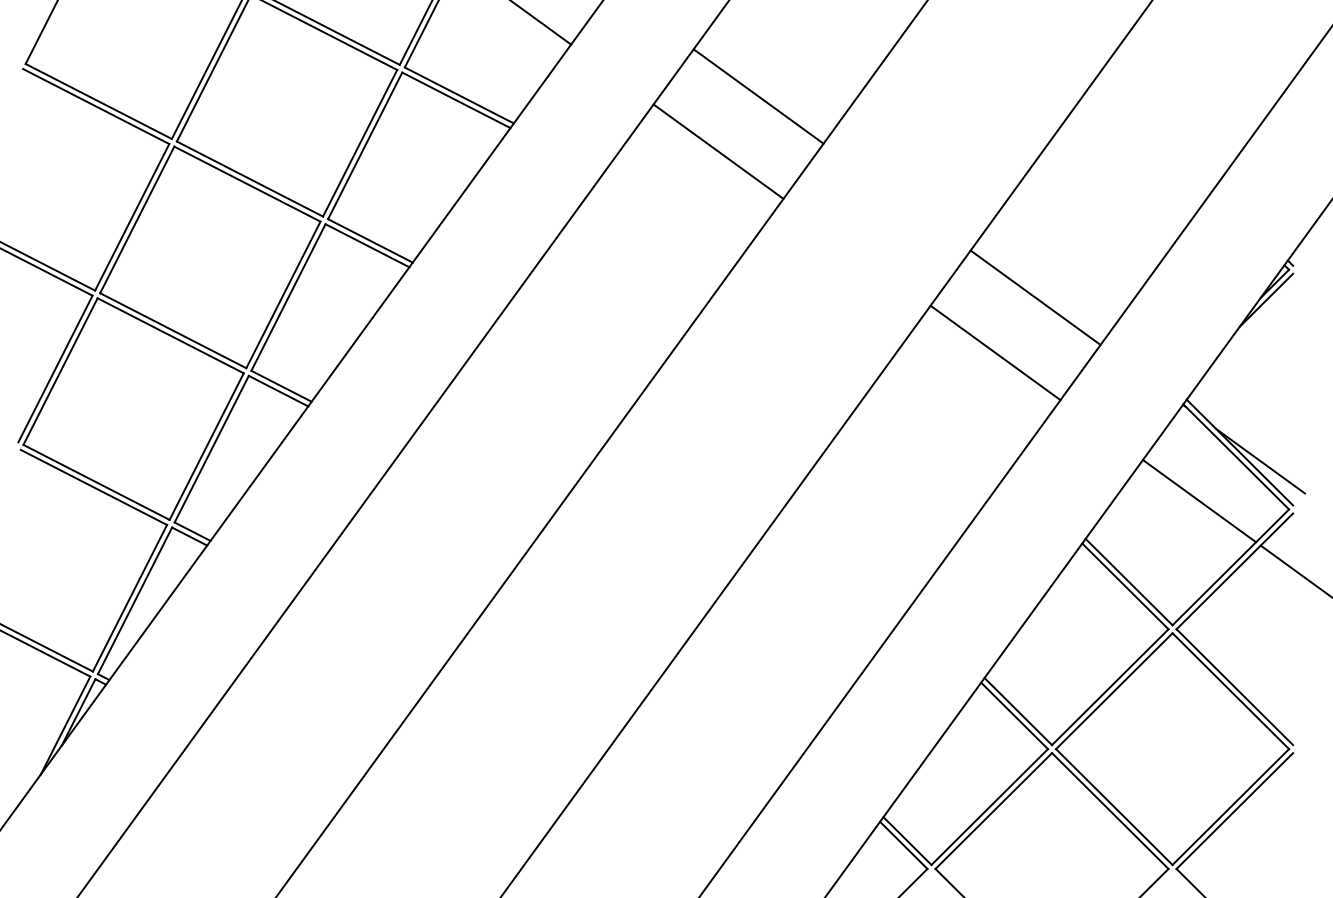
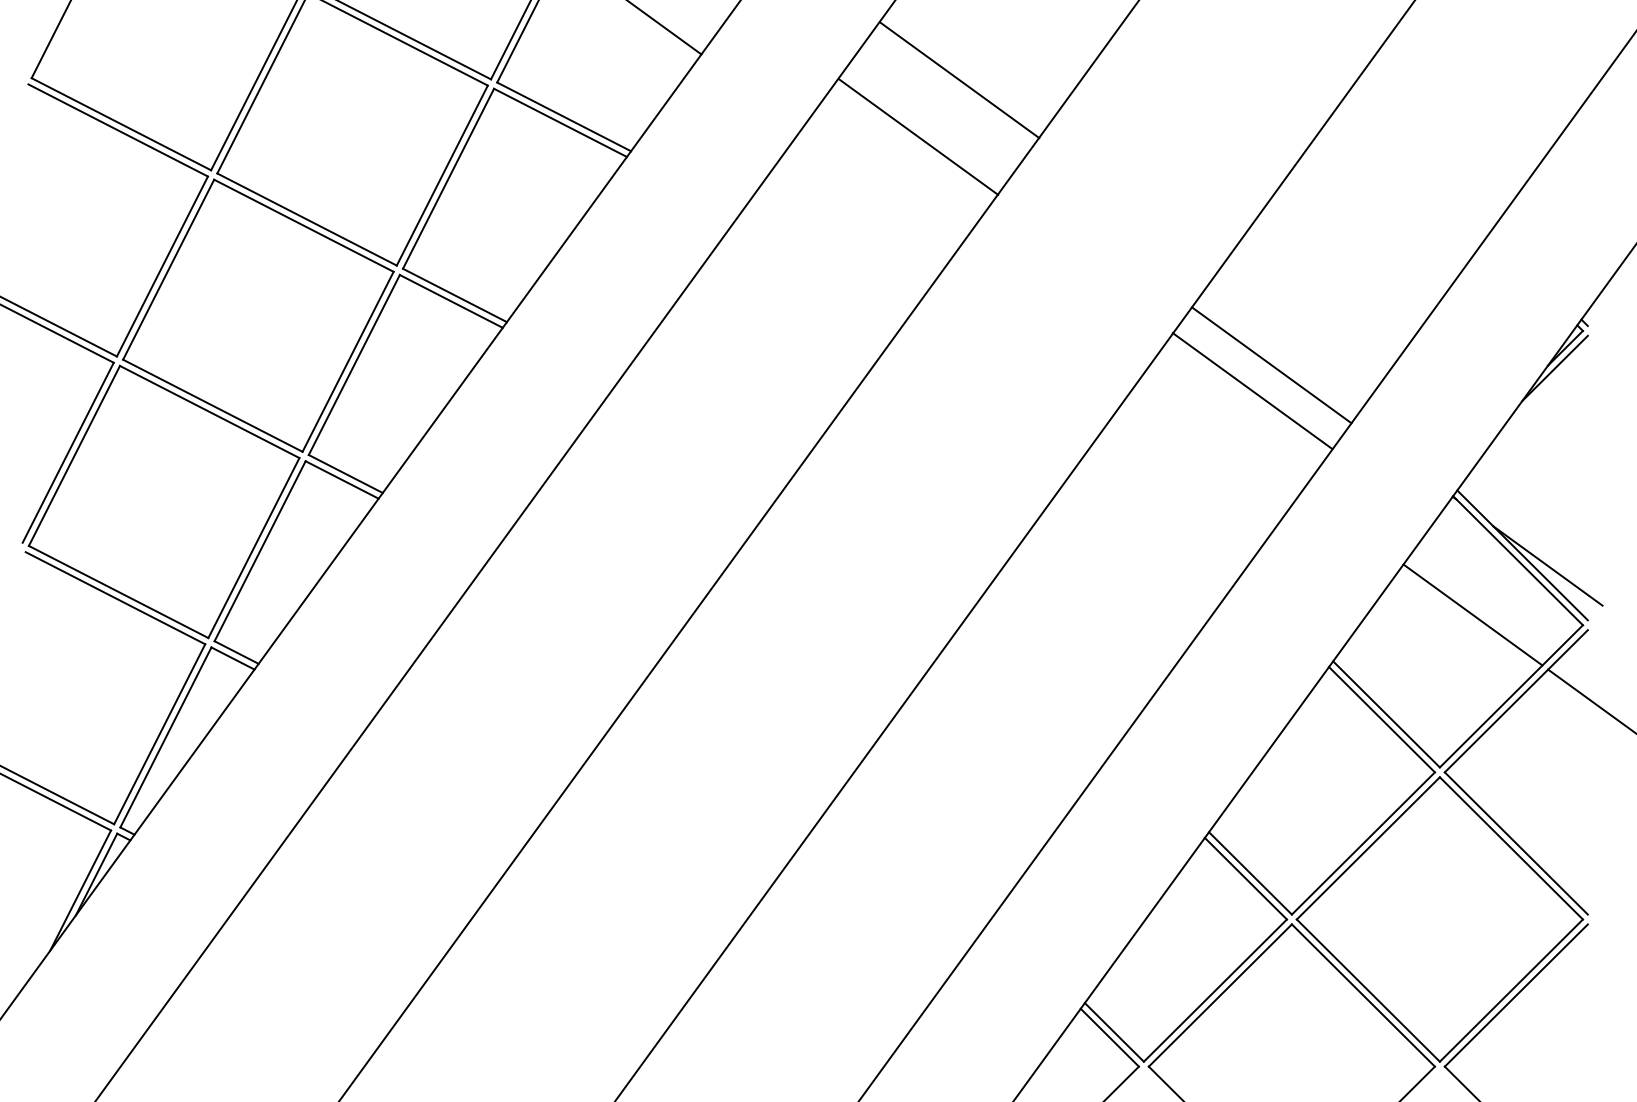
line: (758, 96) -> (959, 80), moved
line: (718, 151) -> (918, 136), moved
line: (995, 352) -> (1252, 390), moved

